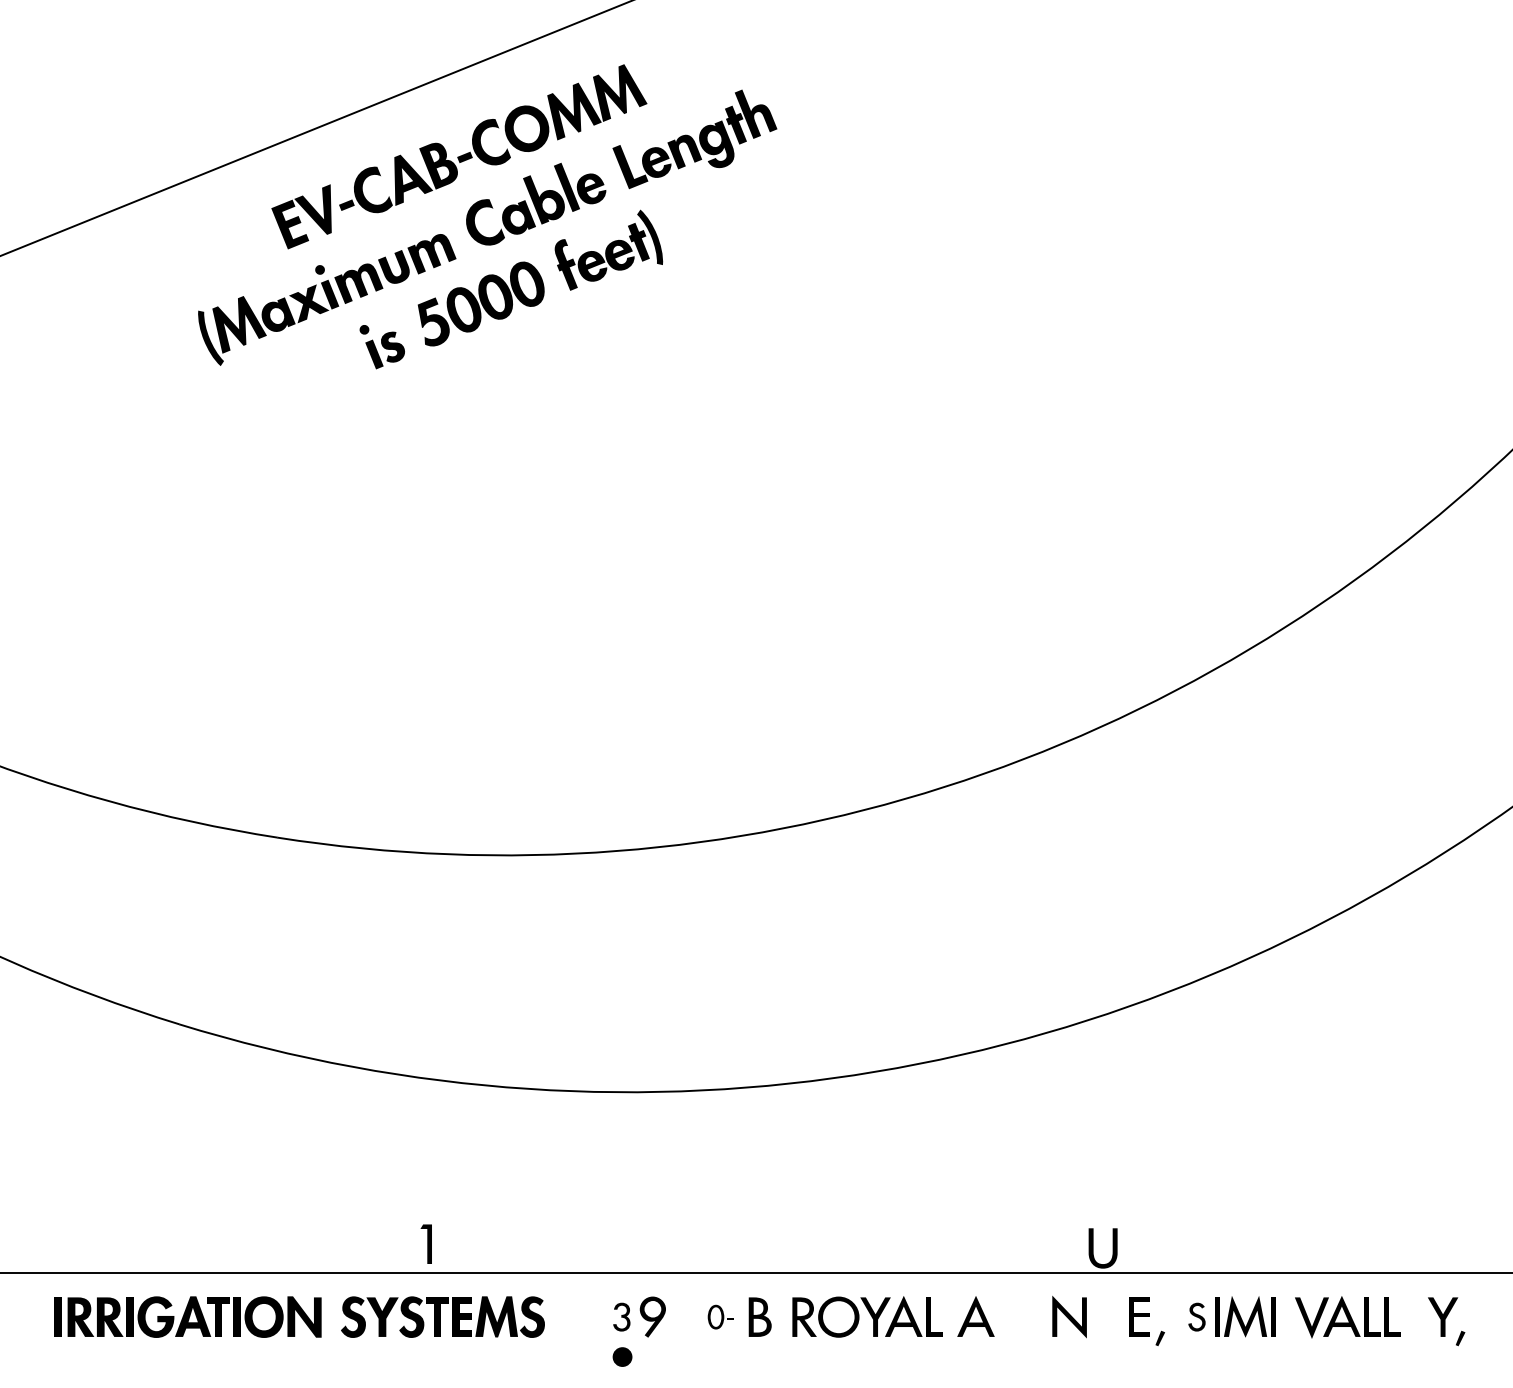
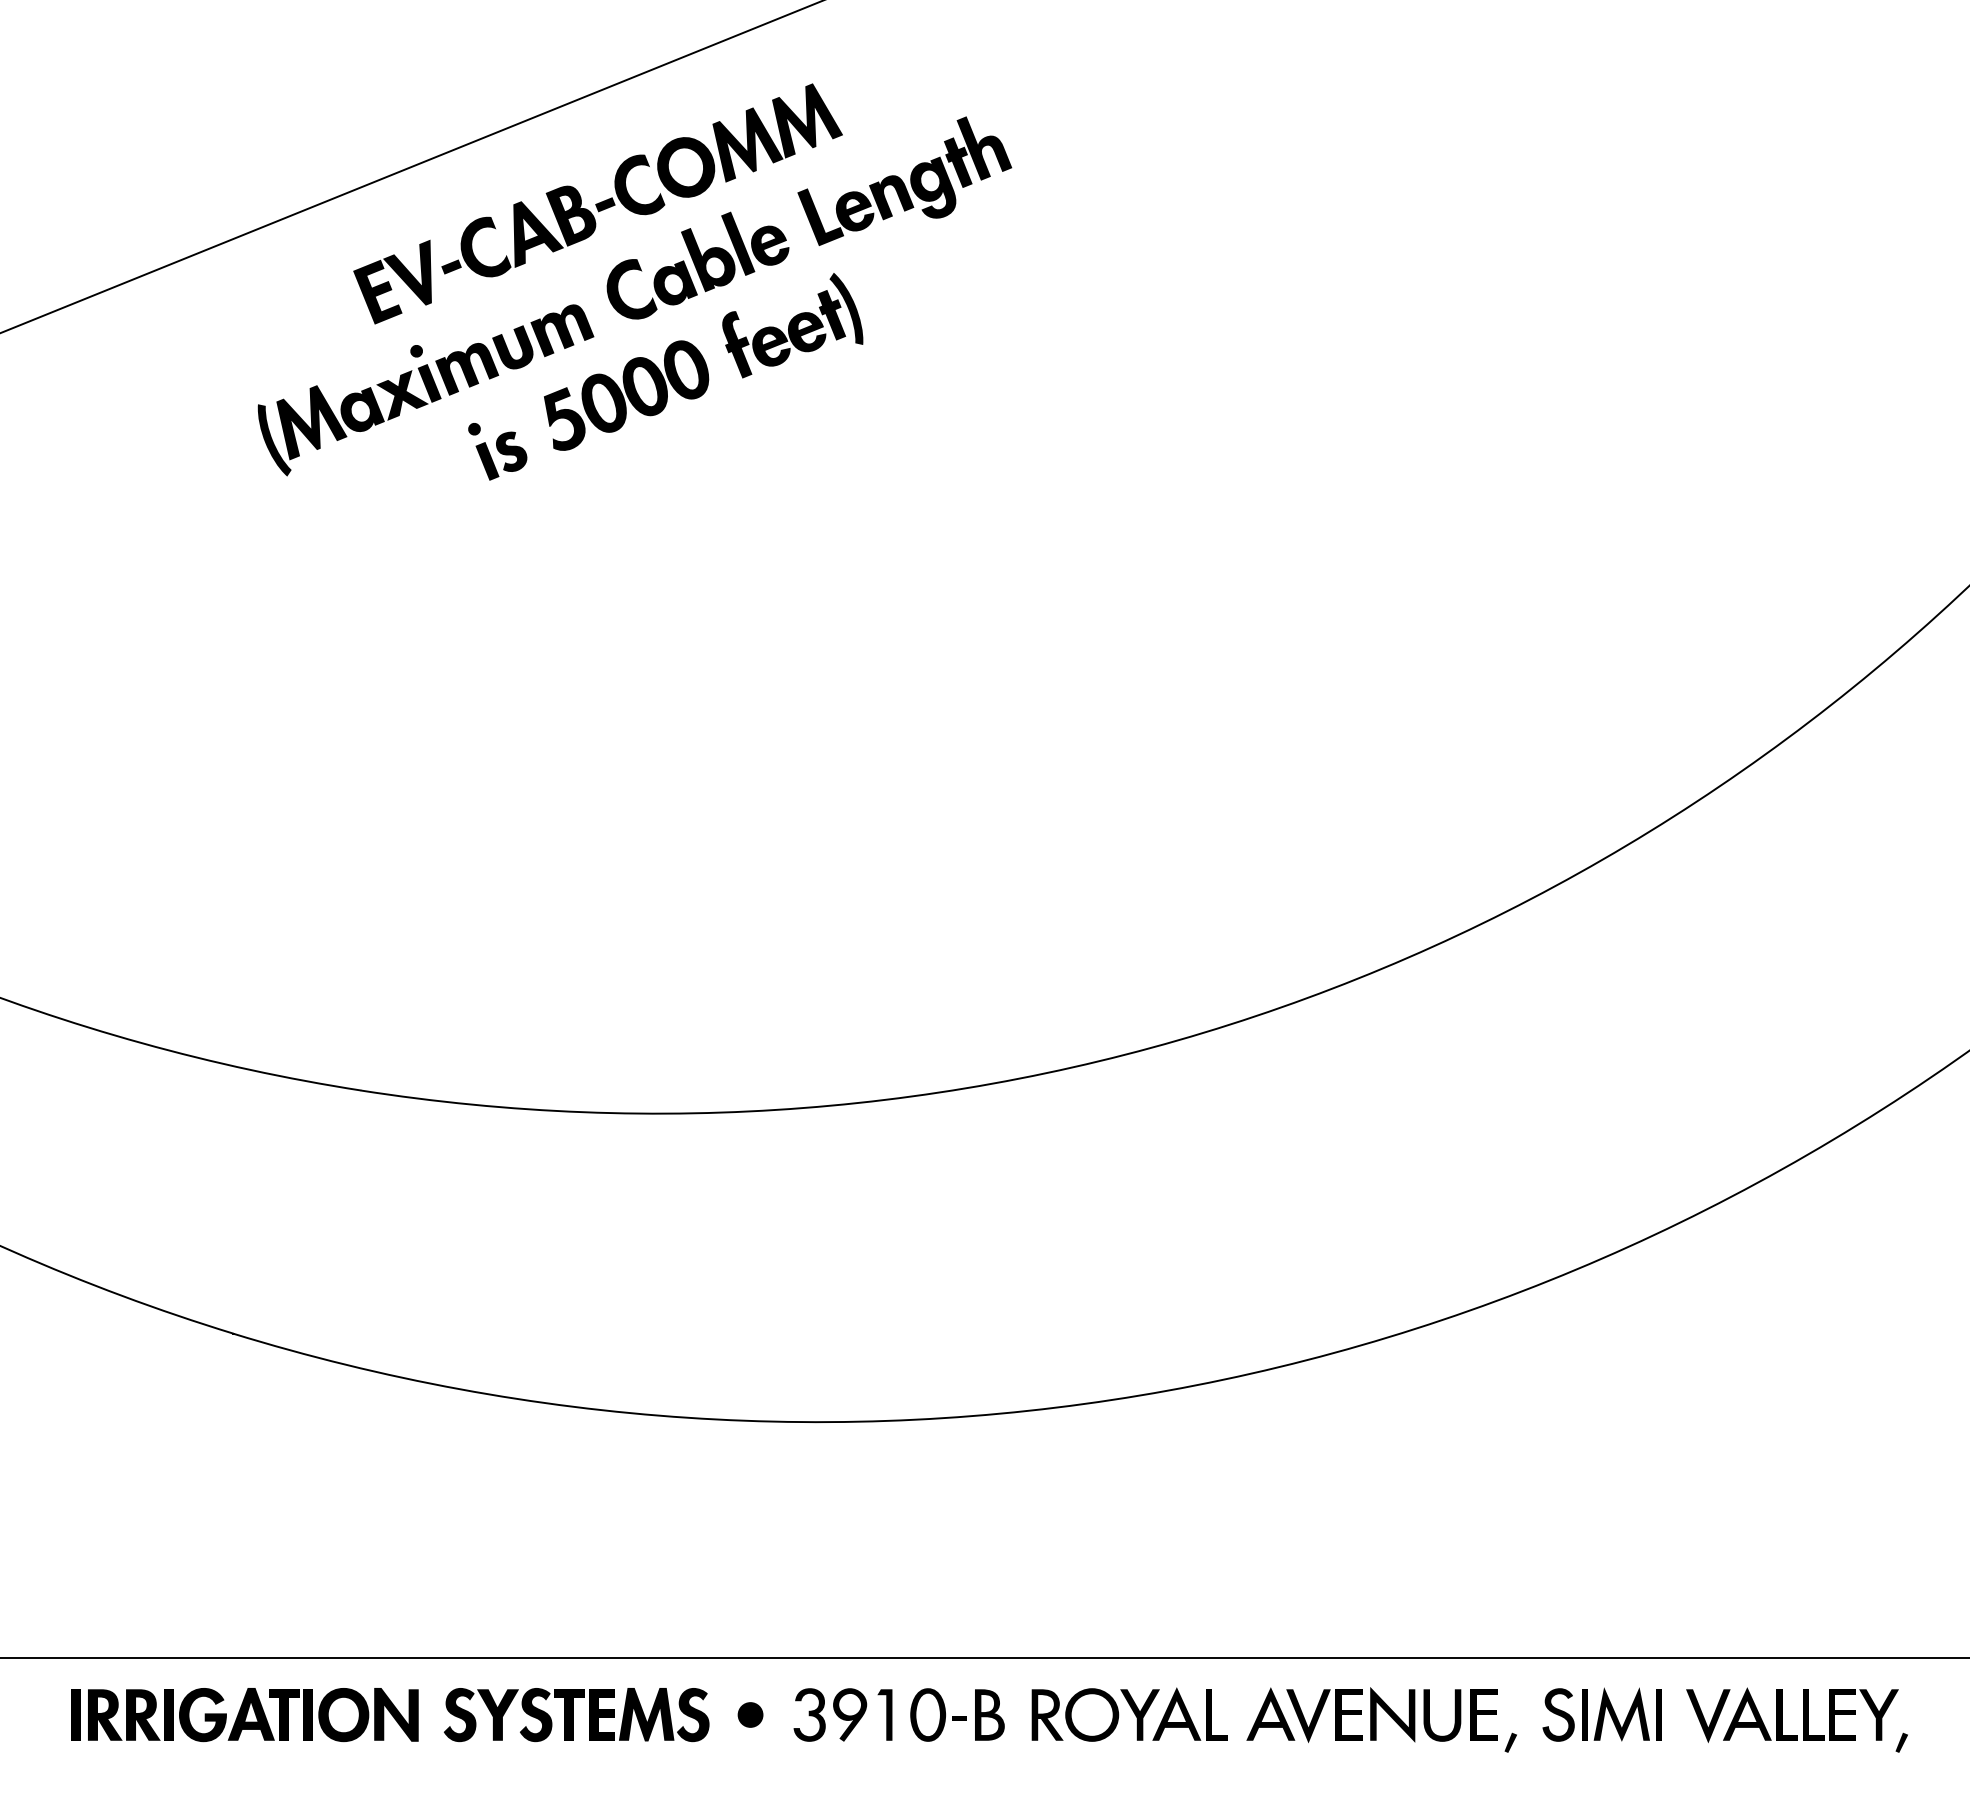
part: (425, 1243) -> (884, 1714), moved
part: (1112, 1248) -> (1454, 1715), moved
part: (621, 1316) -> (809, 1714), size x1.43
part: (720, 1316) -> (938, 1714), size x1.67
part: (1196, 1316) -> (1558, 1714), size x1.43
fill: (1414, 1316) -> (1842, 1714), added
part: (1017, 1317) -> (1324, 1715), added
part: (622, 1356) -> (750, 1714), moved

